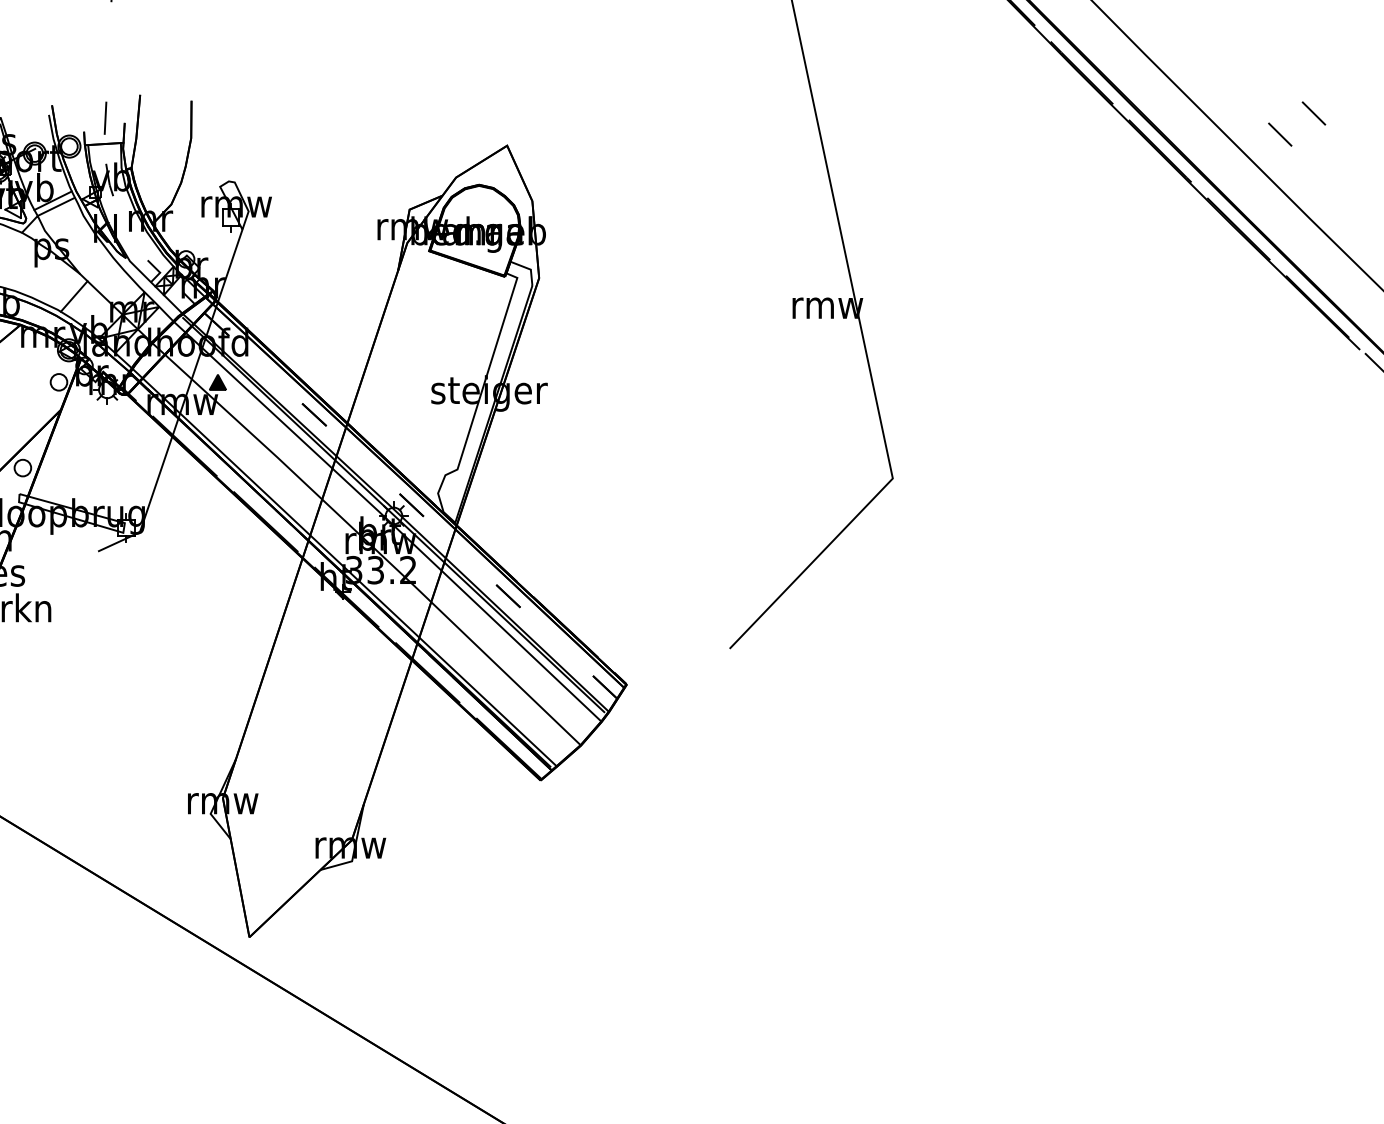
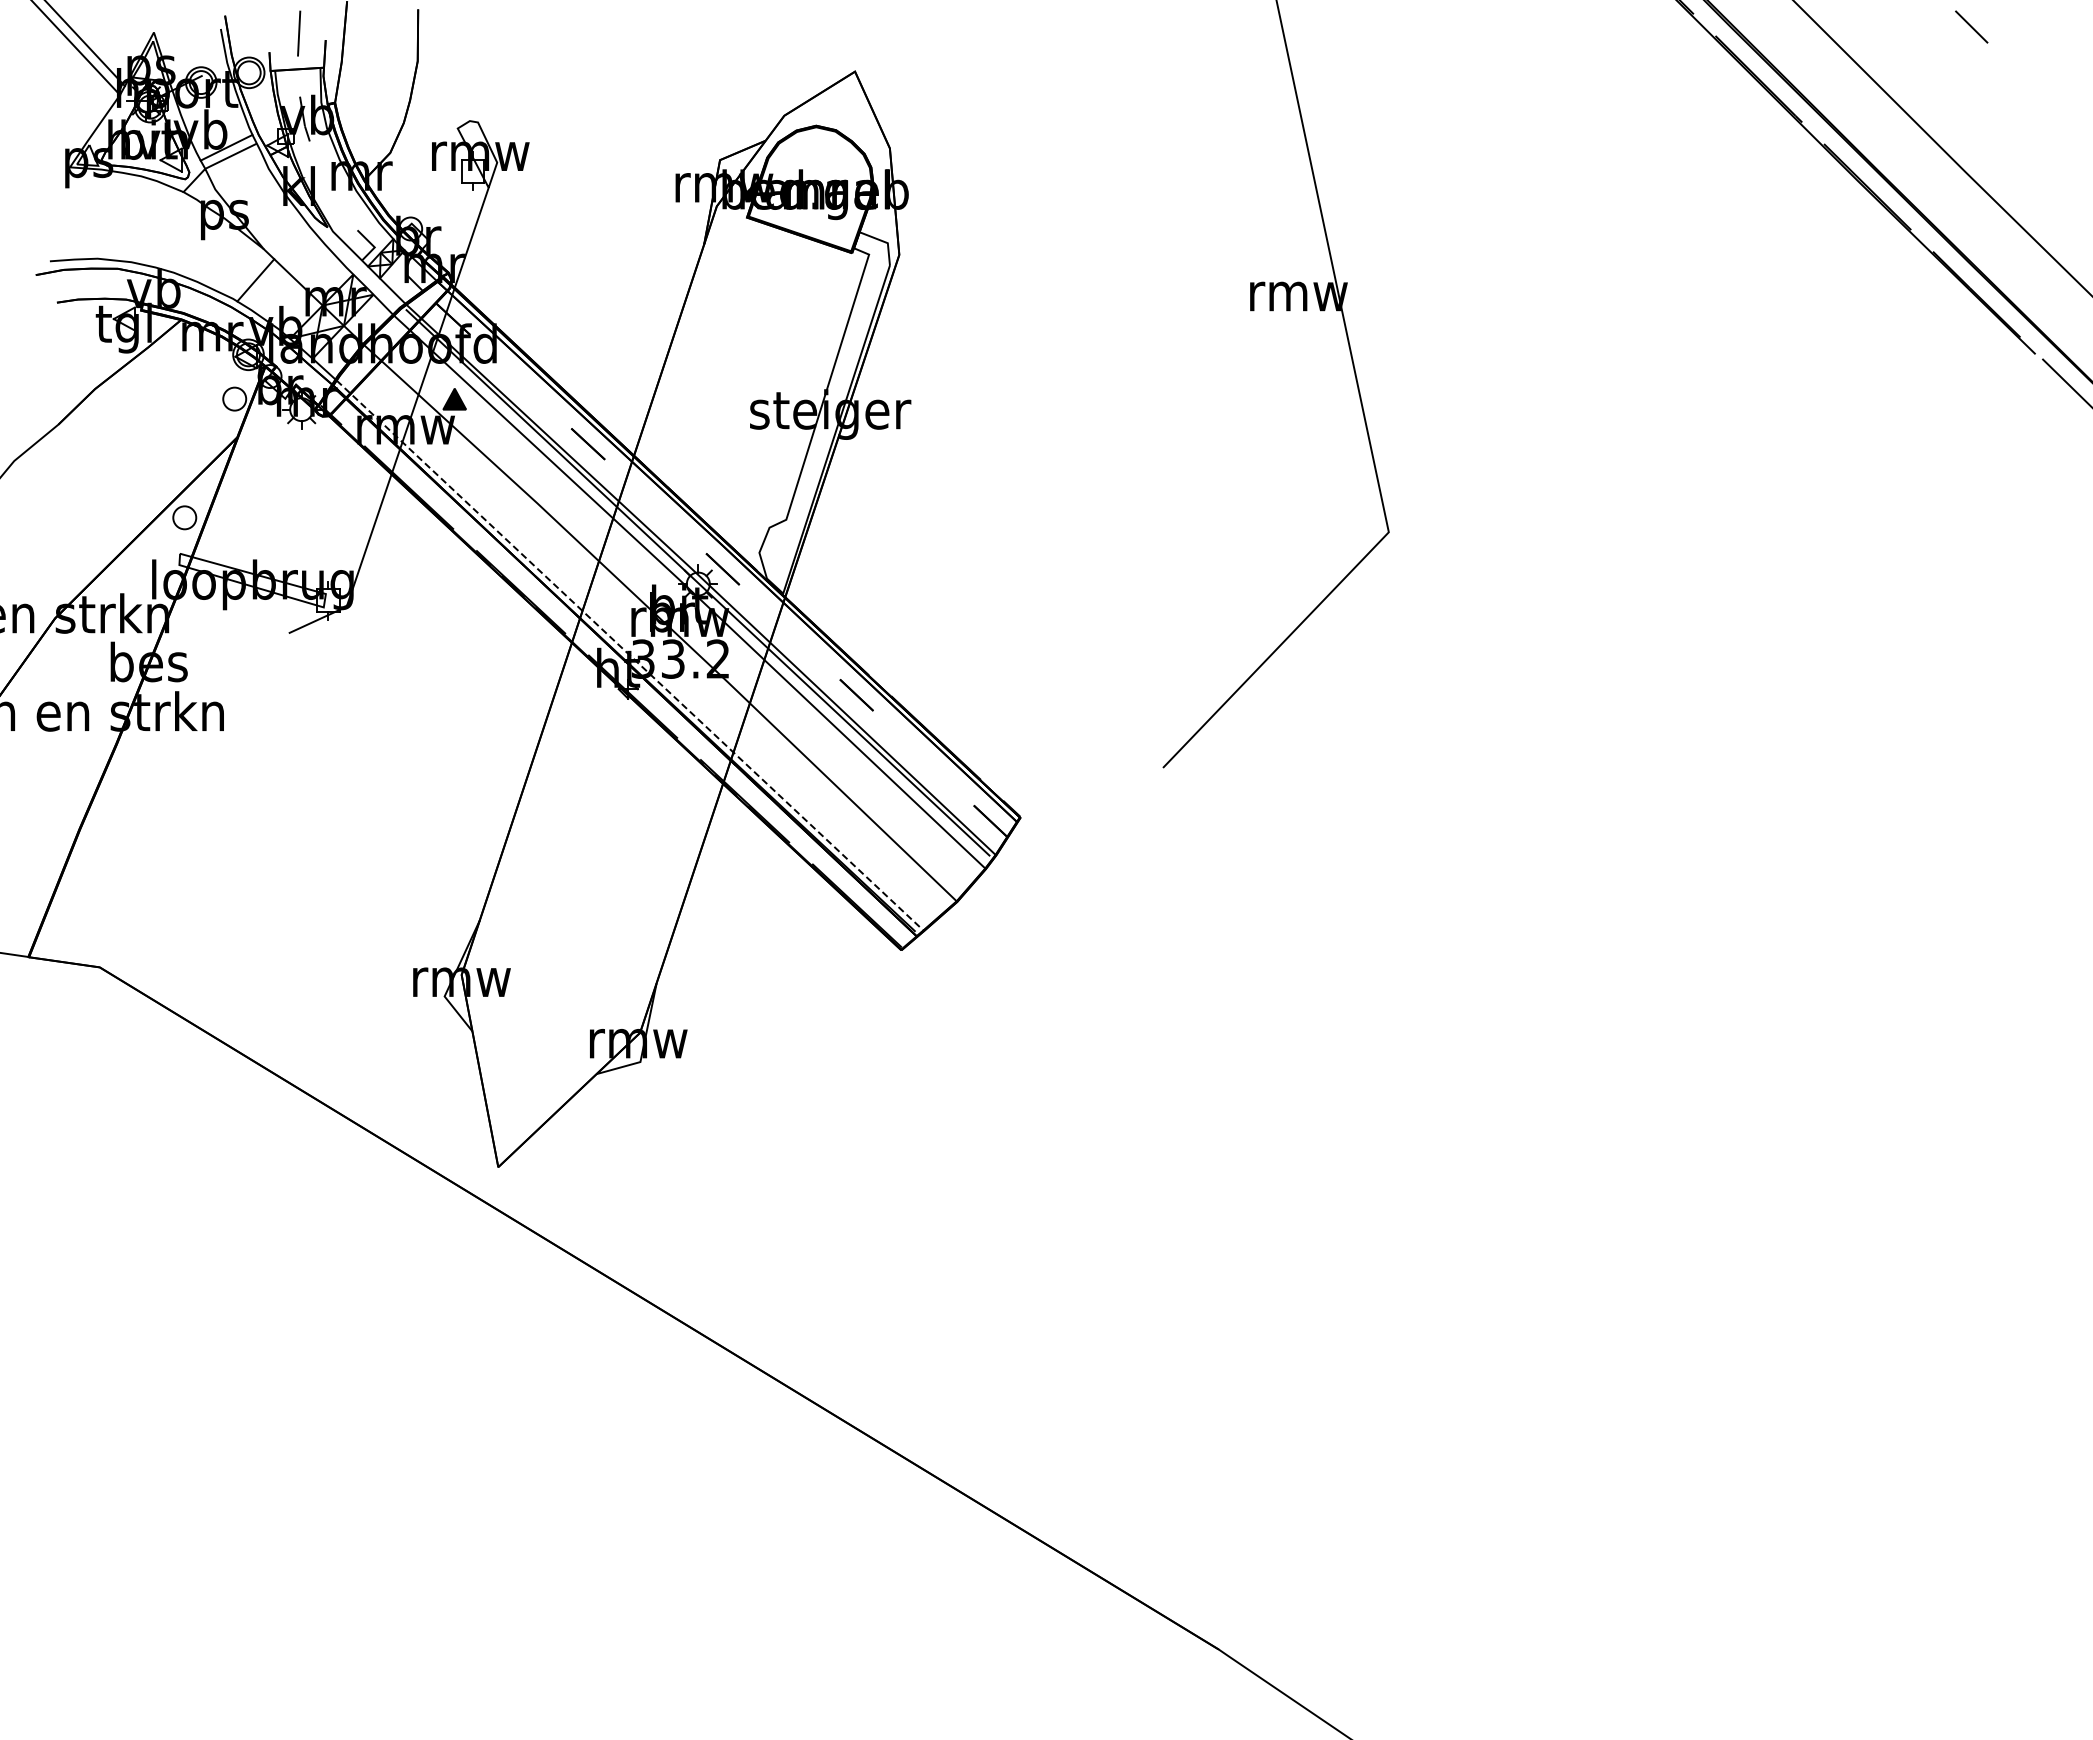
line: (1279, 134) -> (1924, 55), removed
line: (344, 567) -> (630, 655), solid -> dashed

